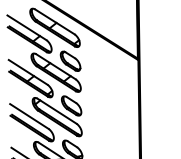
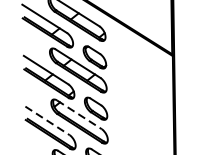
line: (57, 111) -> (79, 115), solid -> dashed
line: (29, 116) -> (47, 120), solid -> dashed

